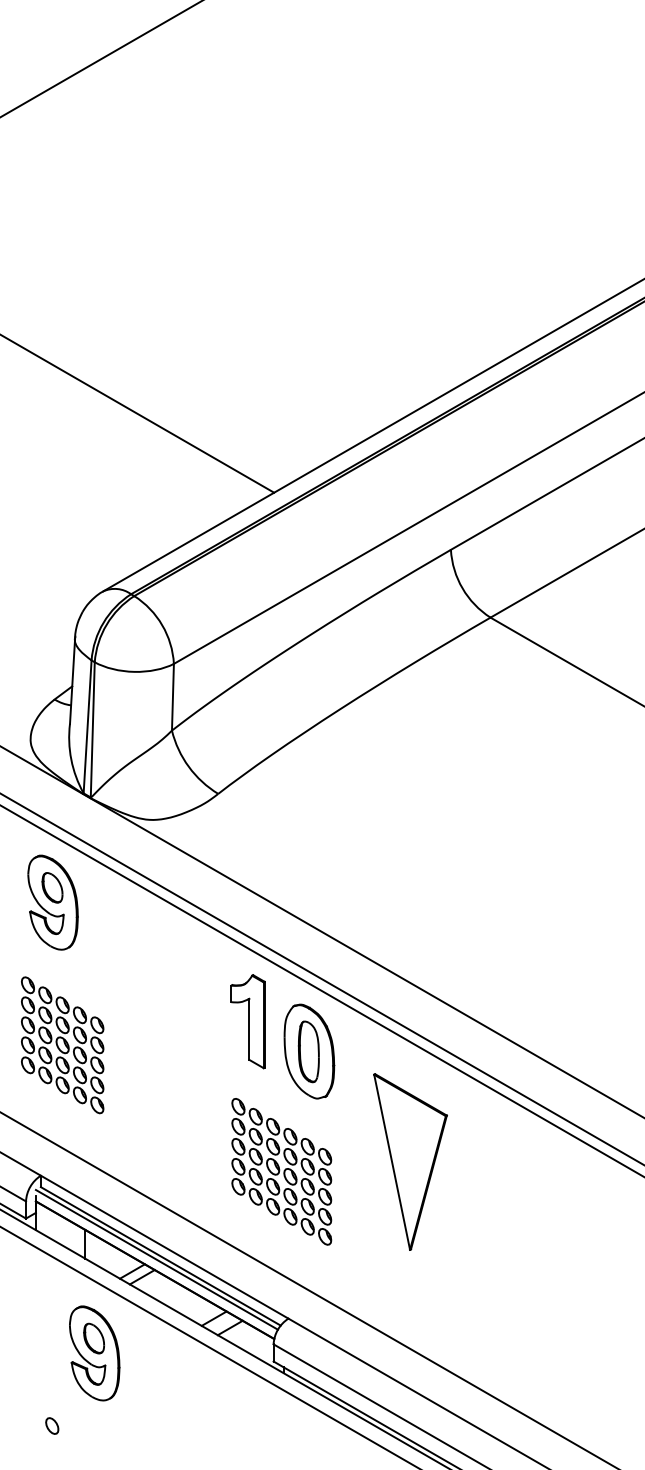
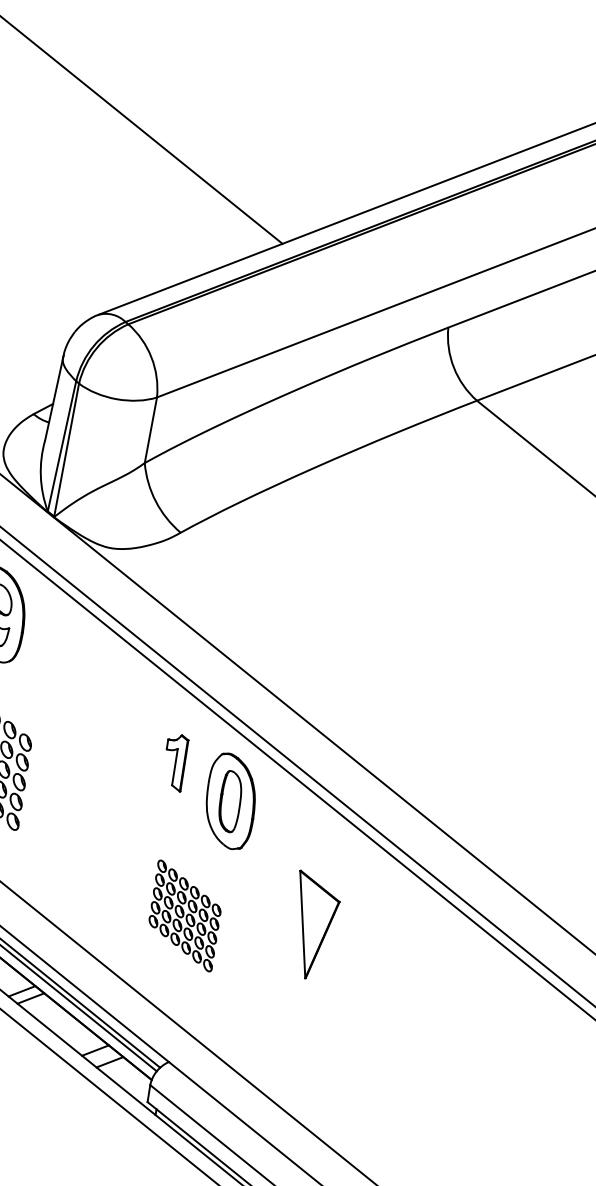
part: (247, 1021) -> (174, 762), size x0.6
part: (410, 1161) -> (313, 925), size x0.6
part: (281, 1171) -> (184, 915), size x0.7

